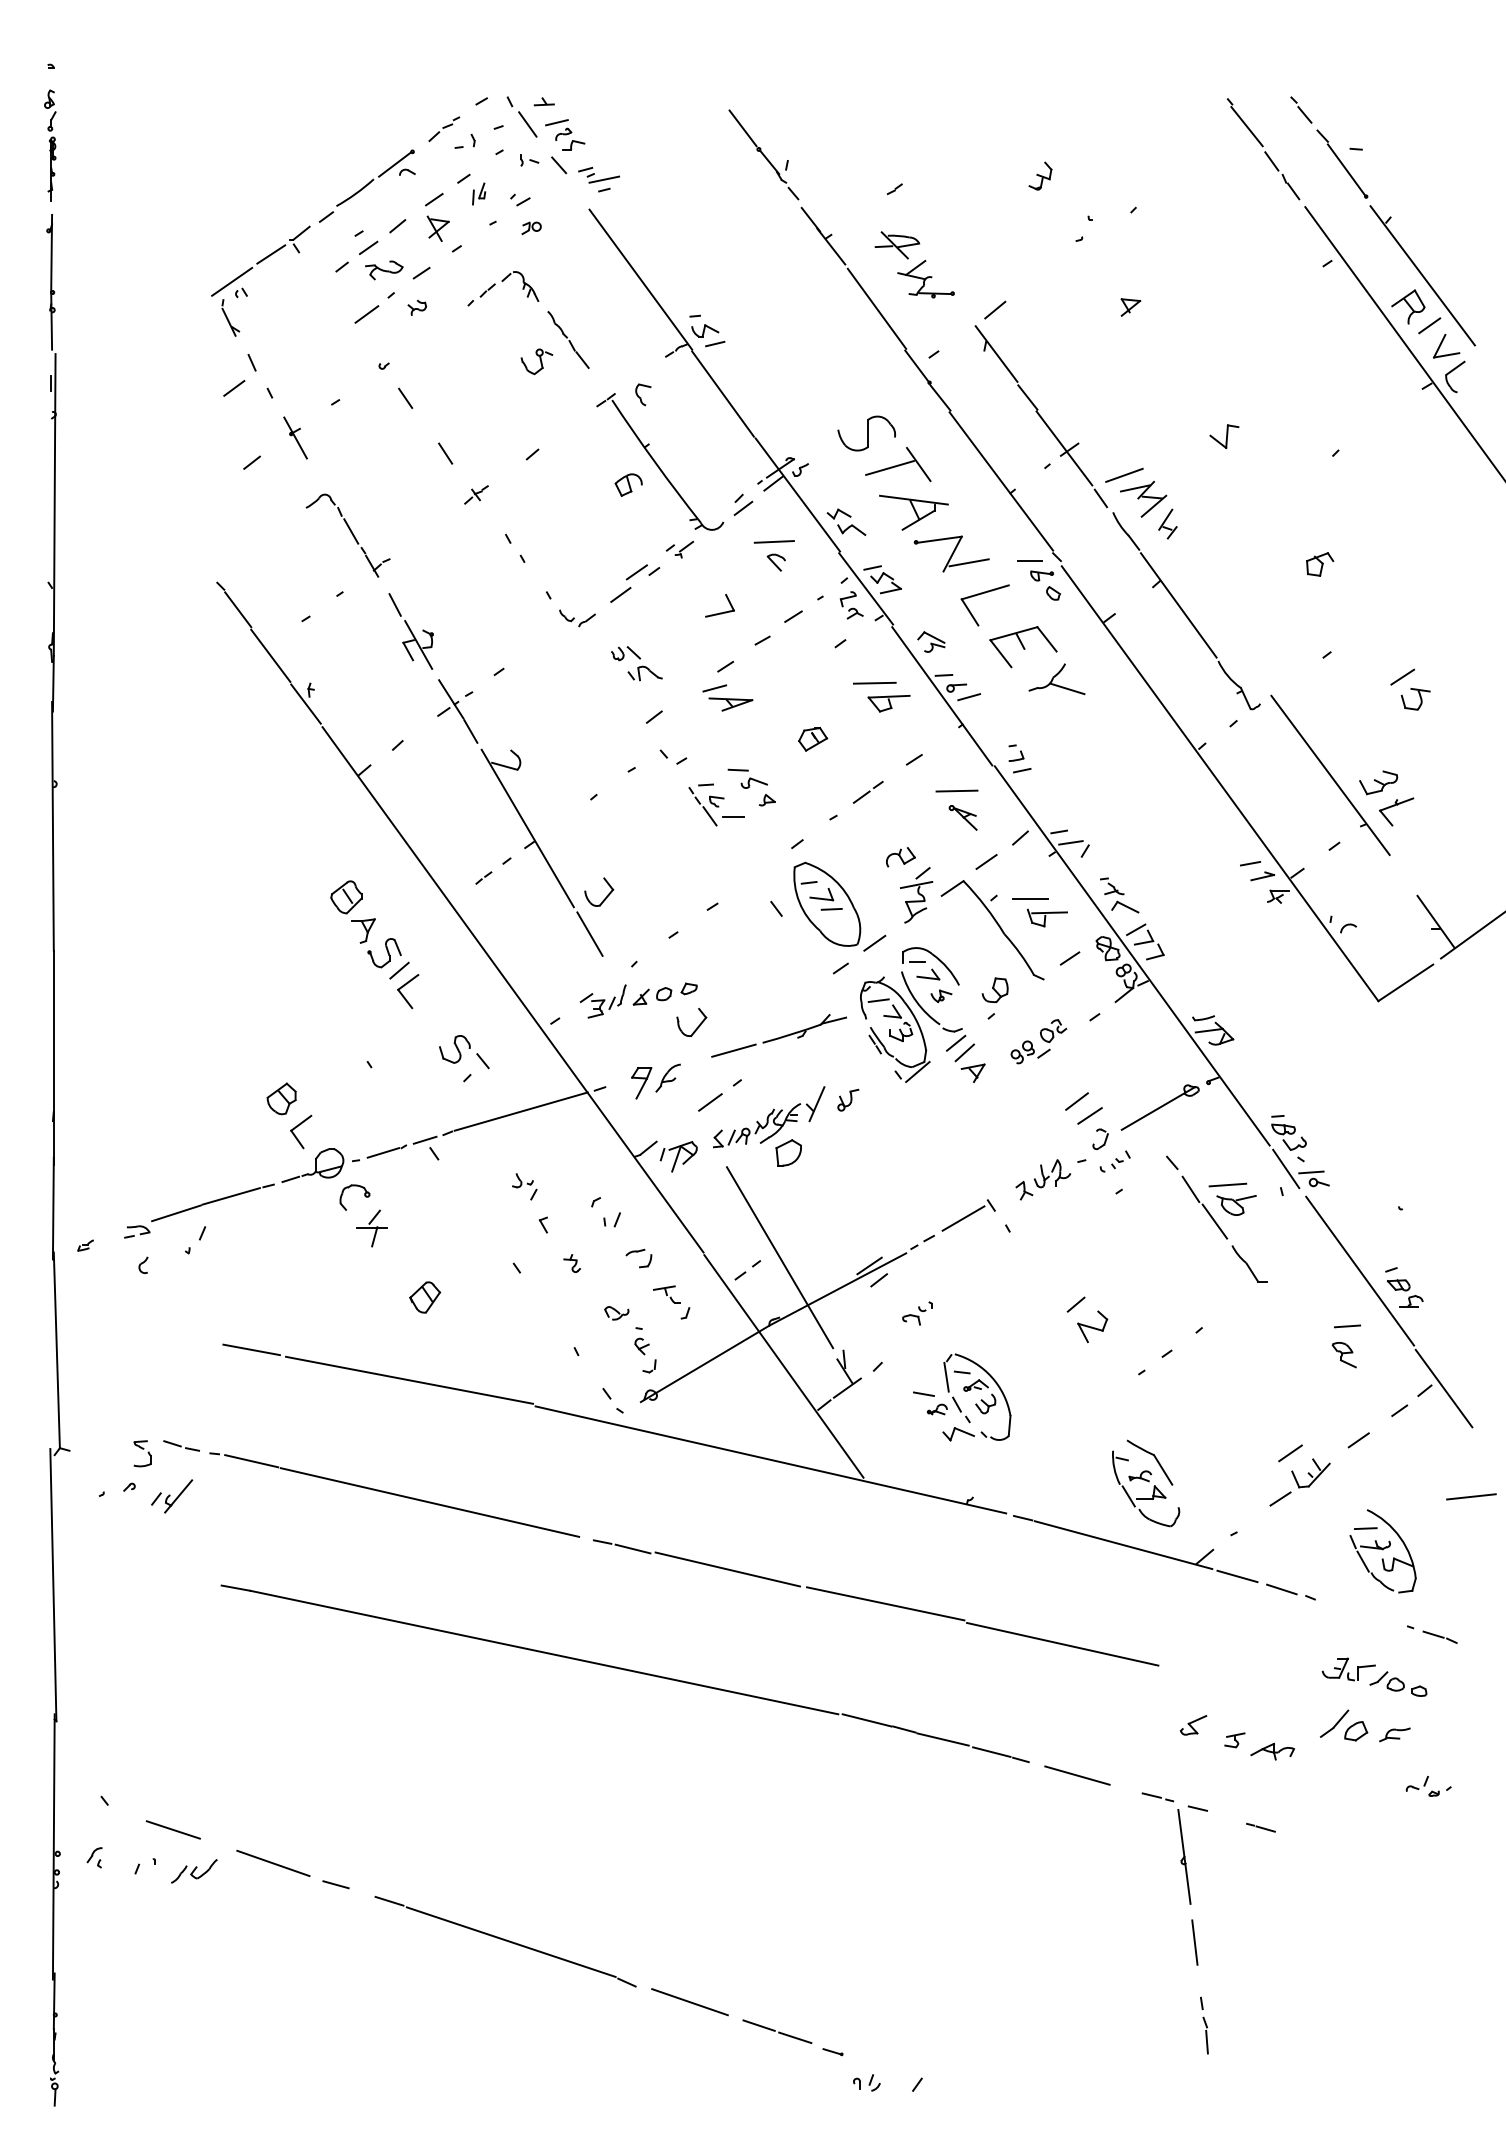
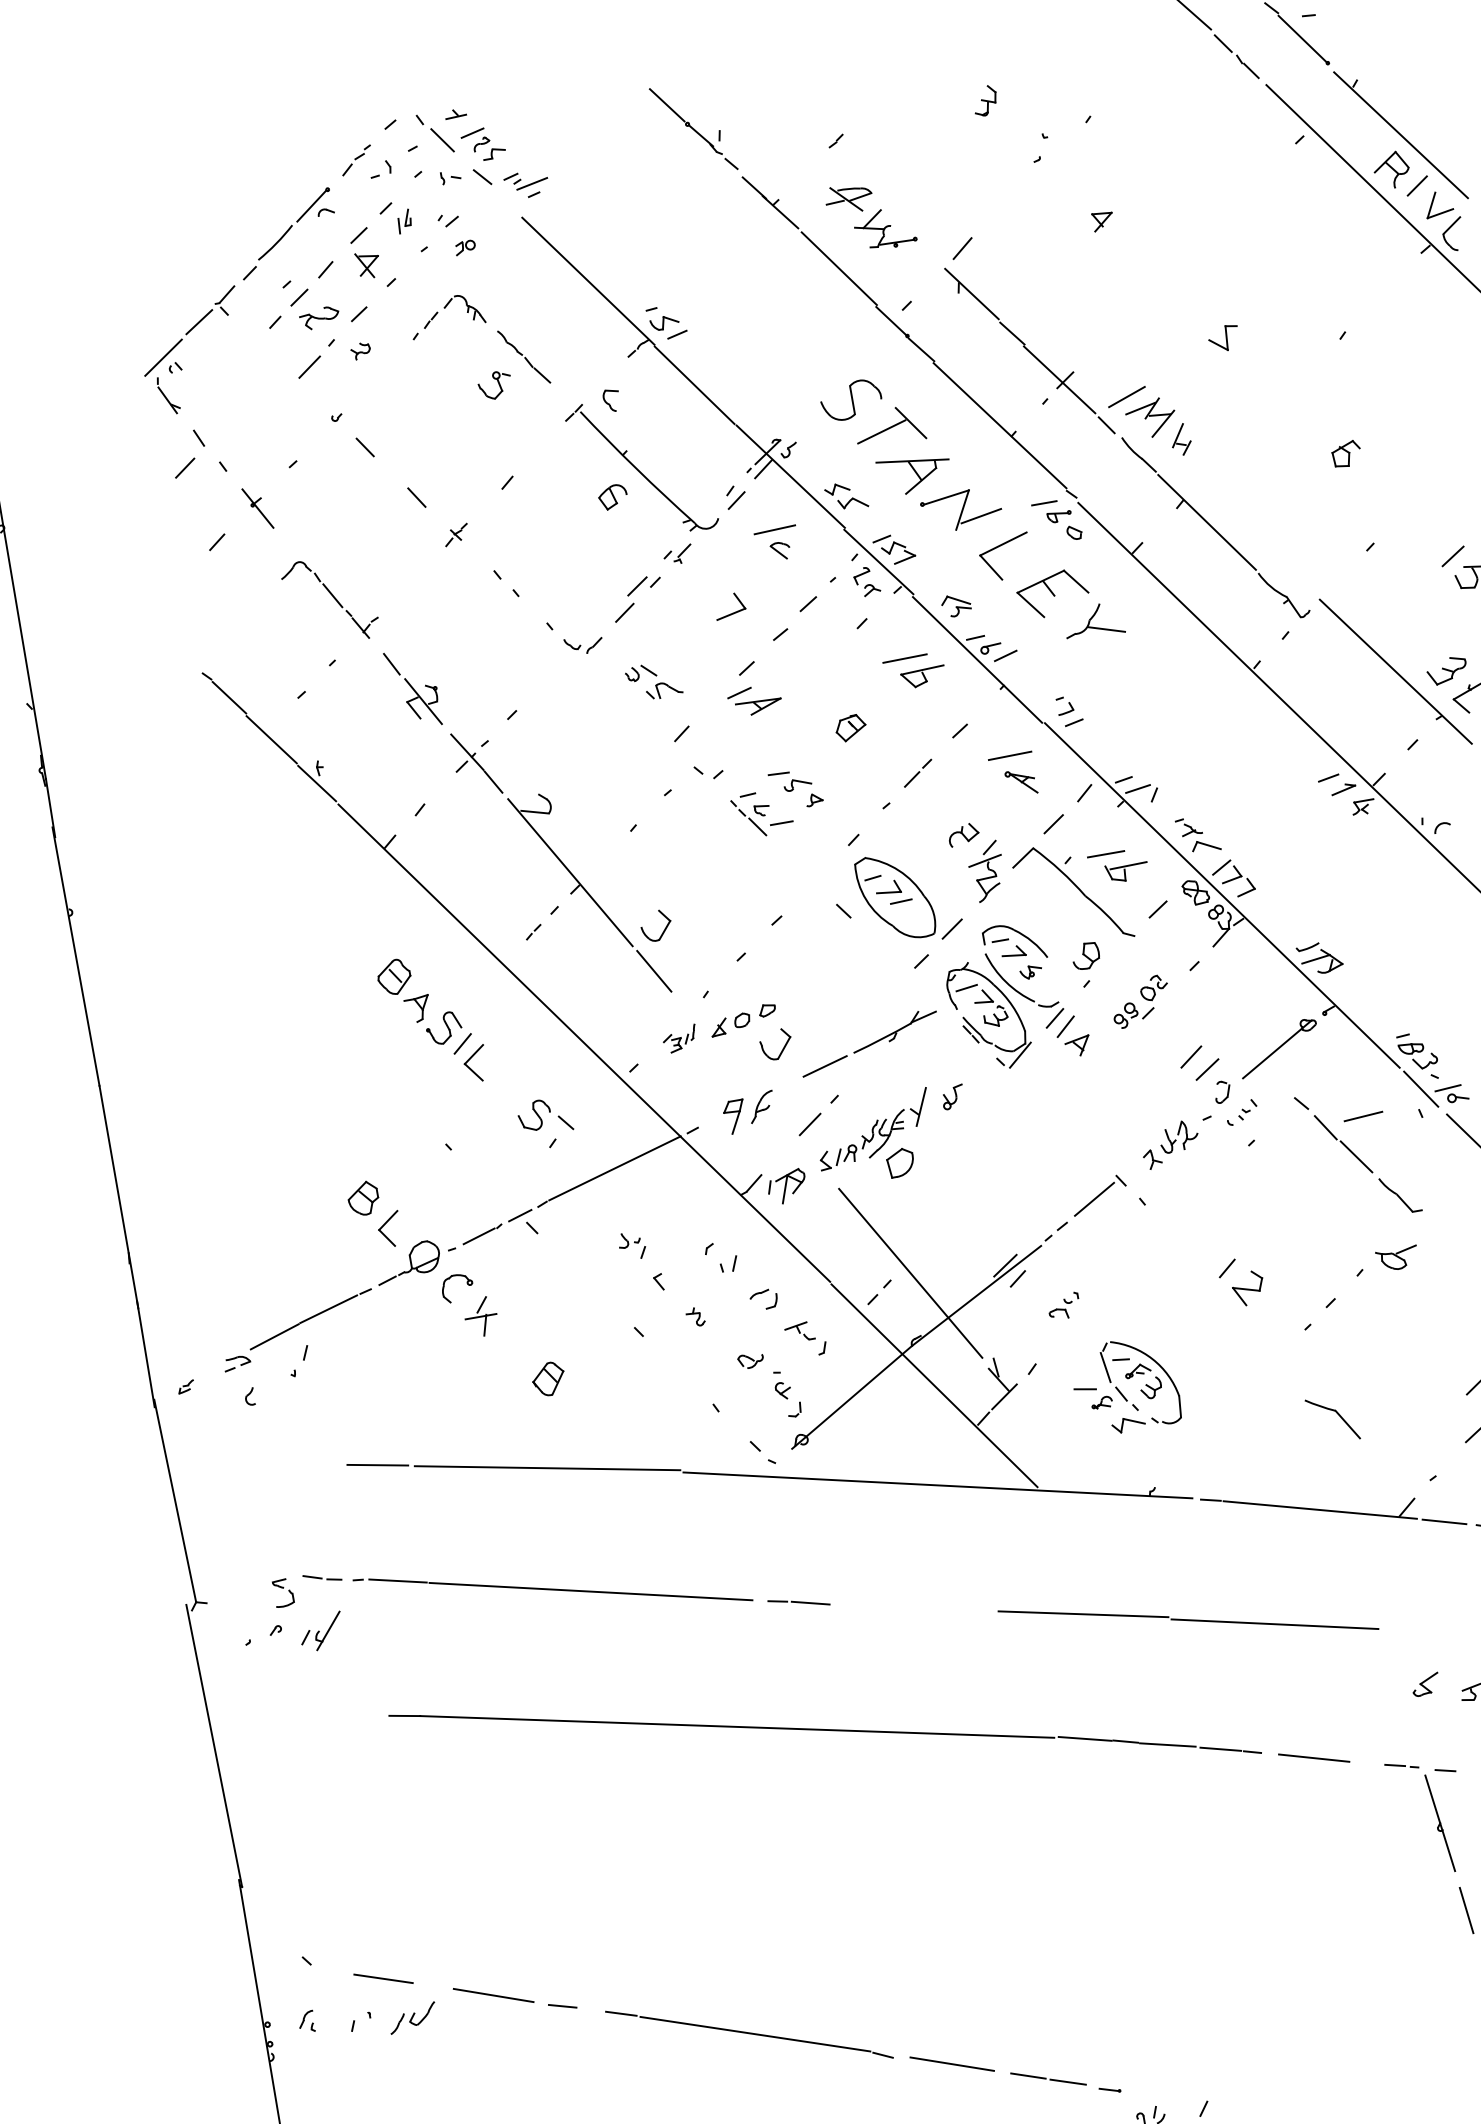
part: (602, 1001) -> (679, 1039), size x0.7
part: (1236, 1205) -> (1397, 1258), moved
part: (1148, 1482) -> (1334, 1440), removed
line: (727, 1569) -> (912, 1607), removed

